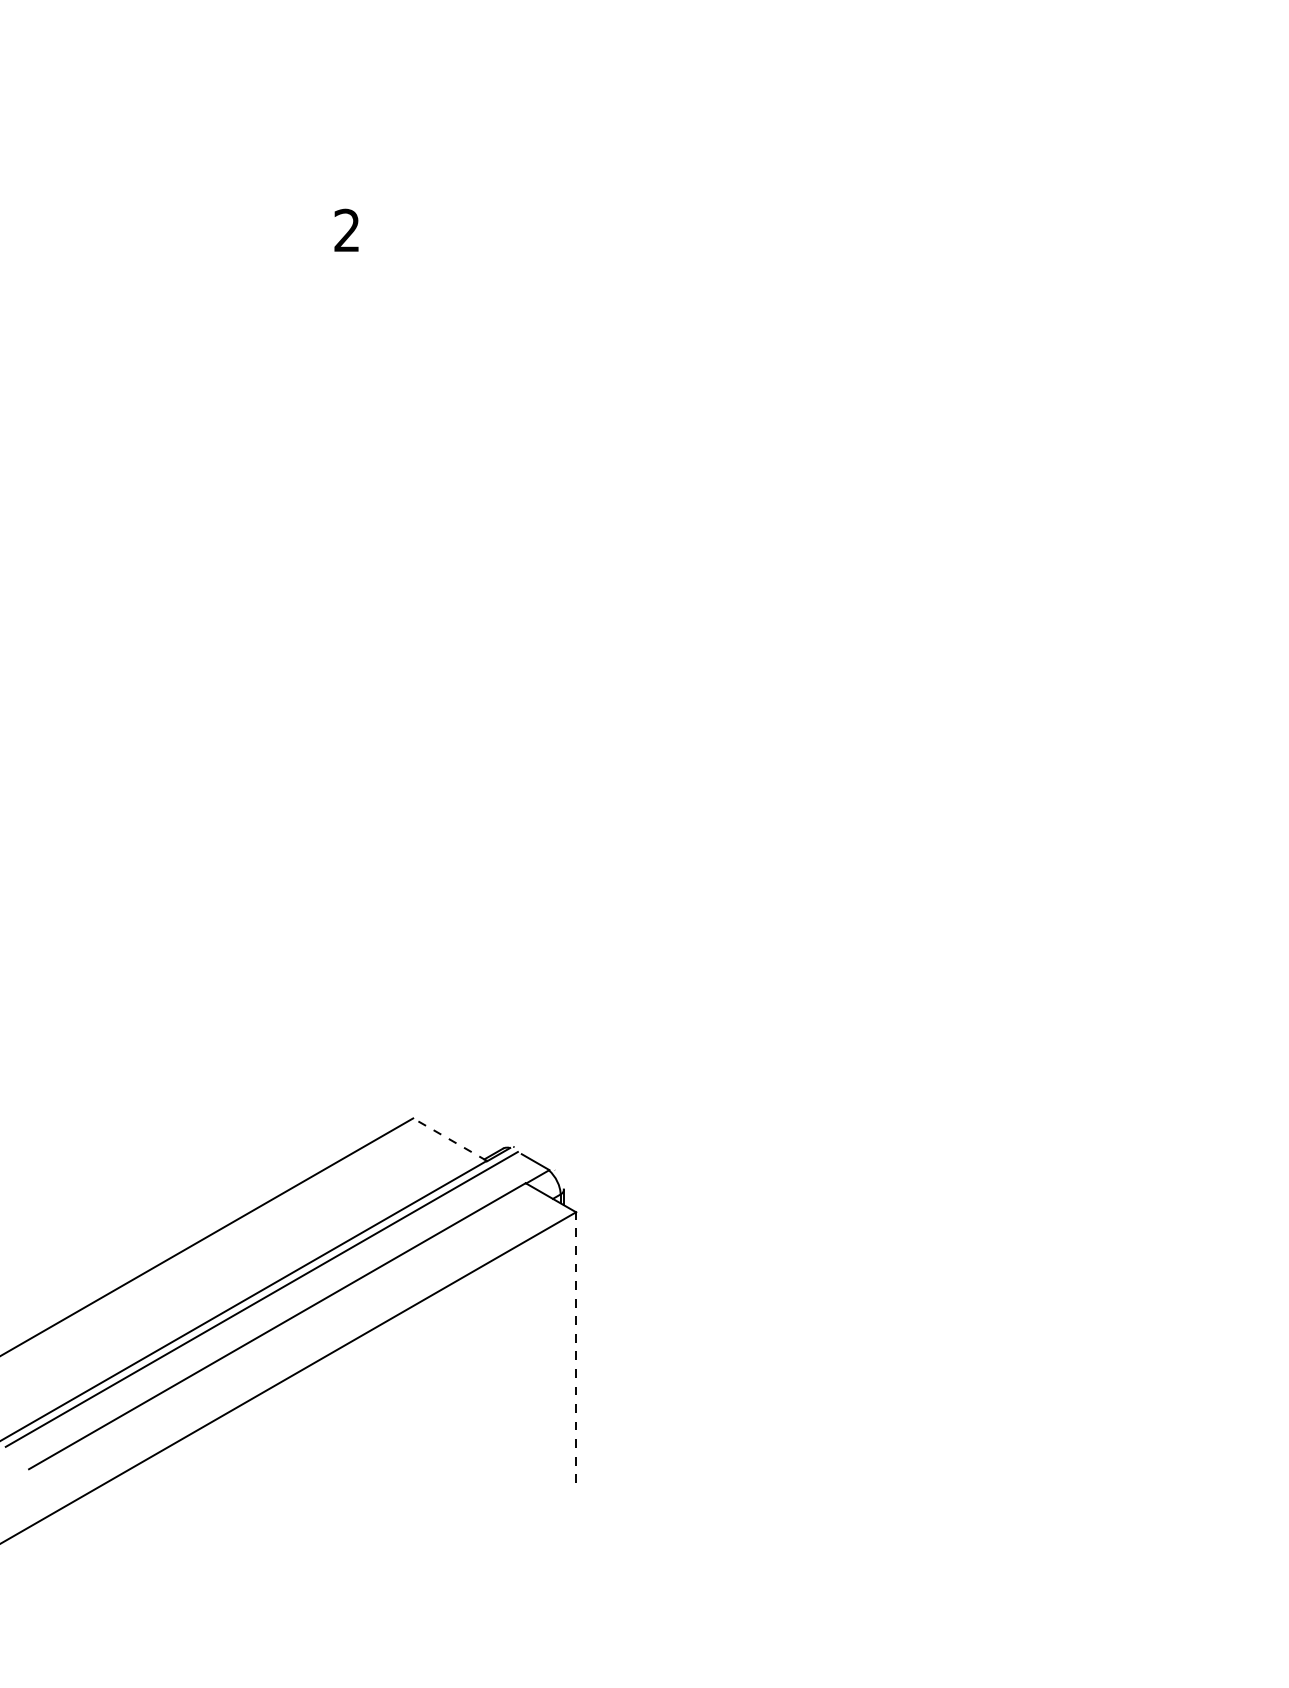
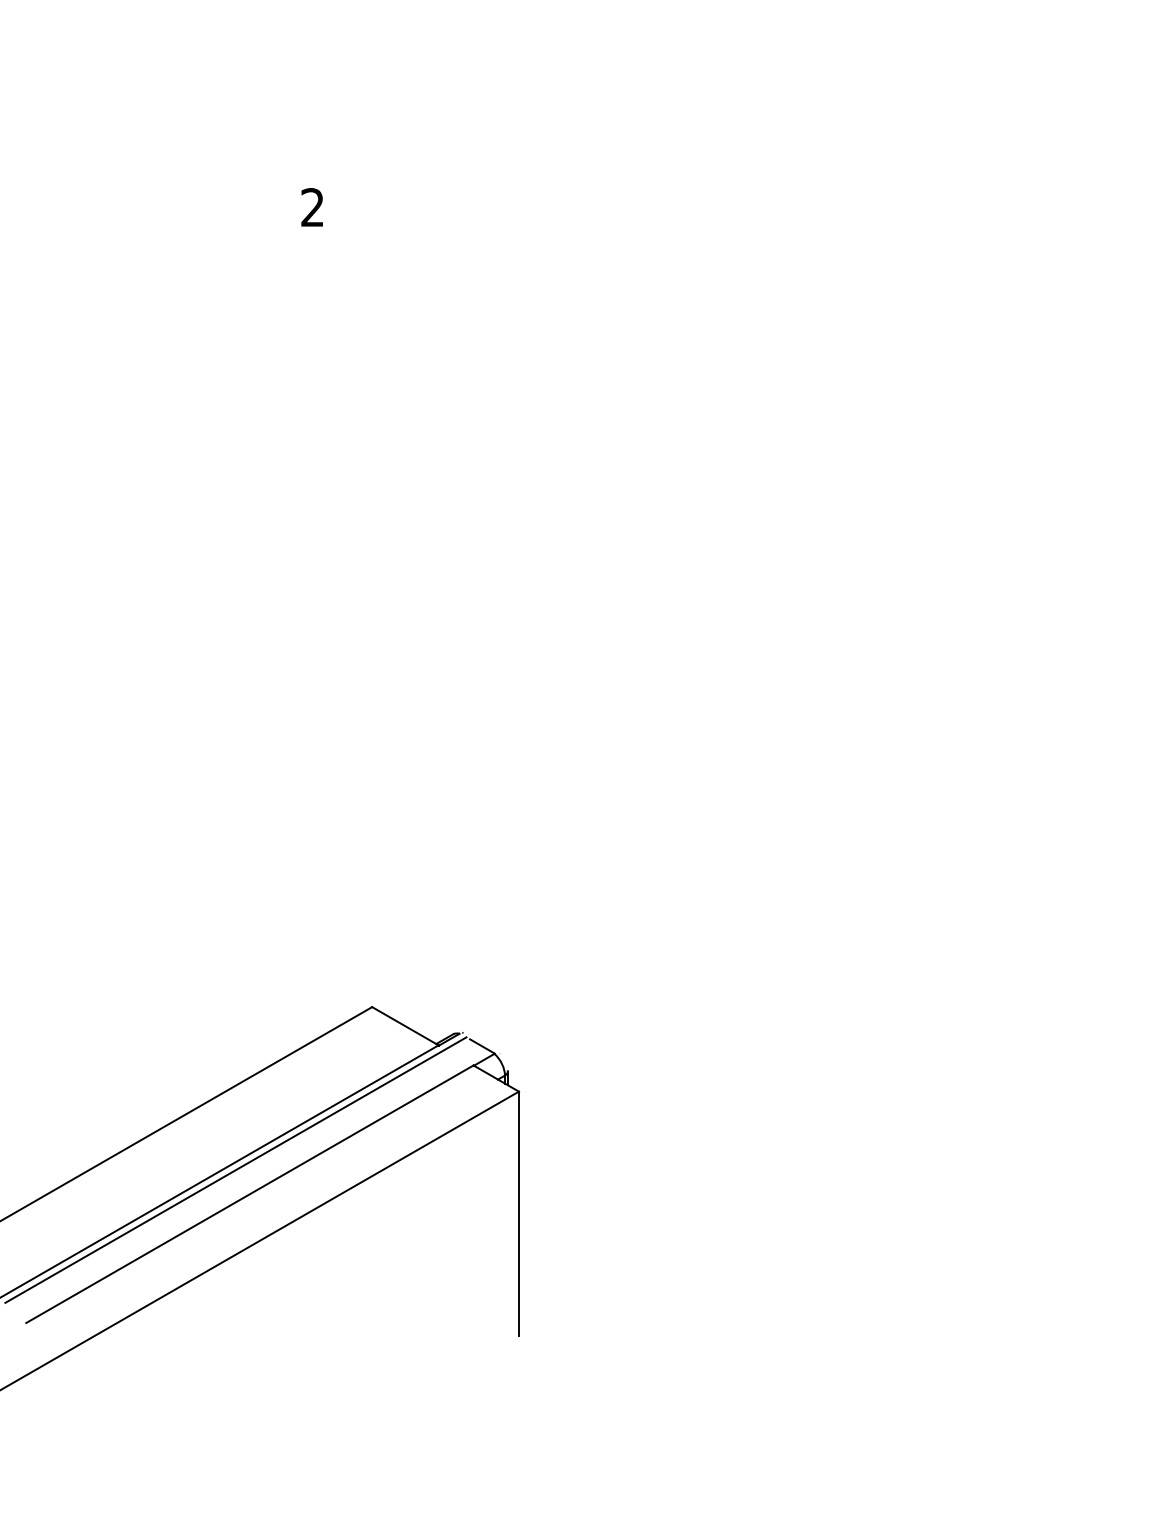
line: (450, 1139) -> (405, 1026), dashed -> solid
line: (576, 1347) -> (519, 1213), dashed -> solid

